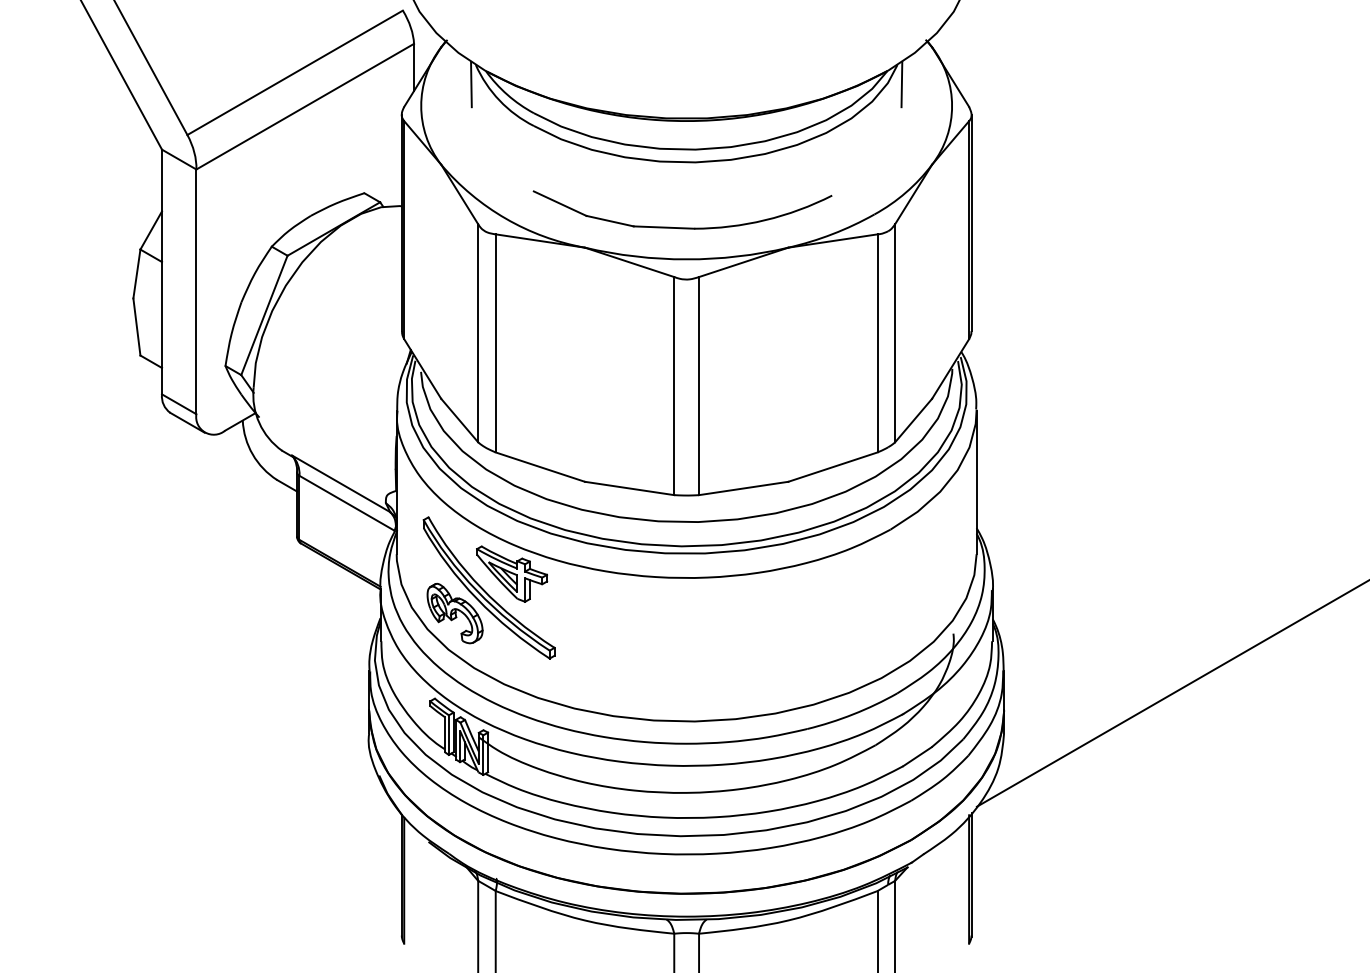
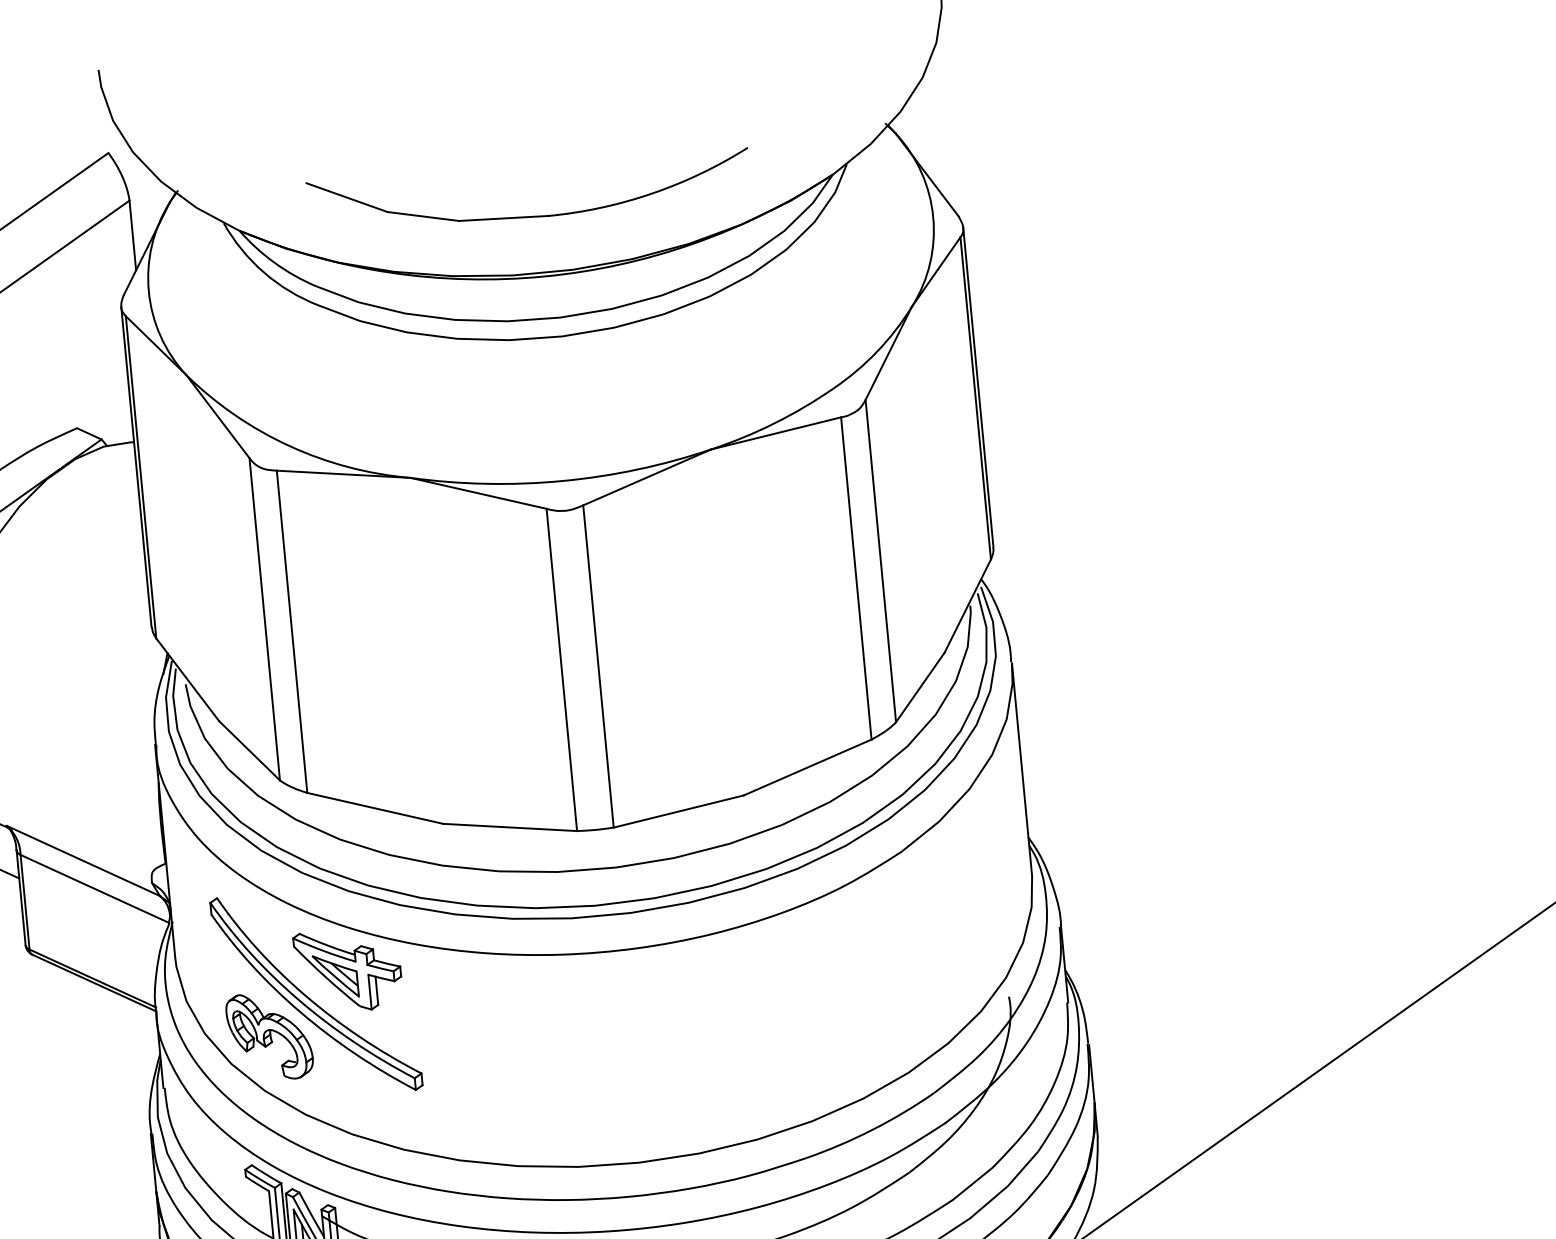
line: (471, 84) -> (220, 252), removed
line: (901, 84) -> (855, 192), removed
part: (682, 227) -> (531, 215), moved

